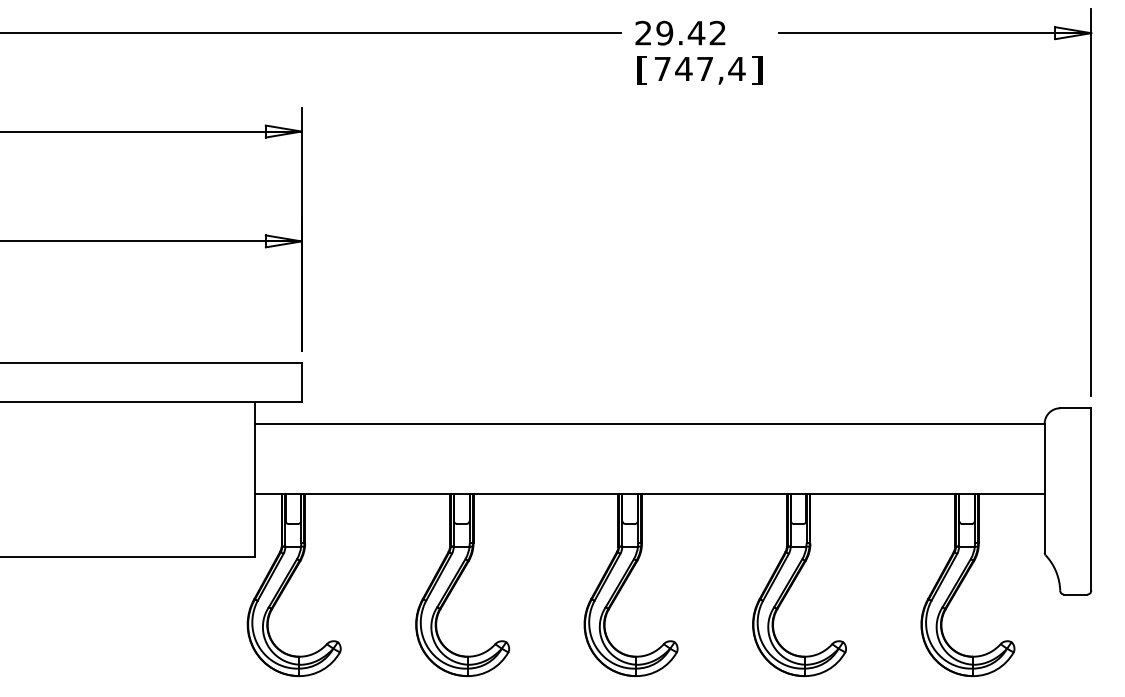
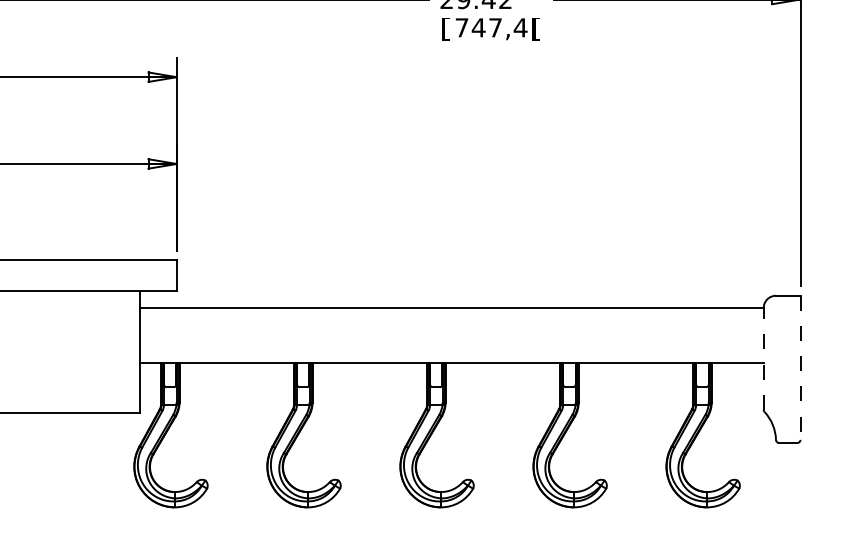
text: (757, 70) -> (536, 28), ] -> [
line: (1044, 487) -> (763, 358), solid -> dashed
line: (1091, 499) -> (800, 367), solid -> dashed

